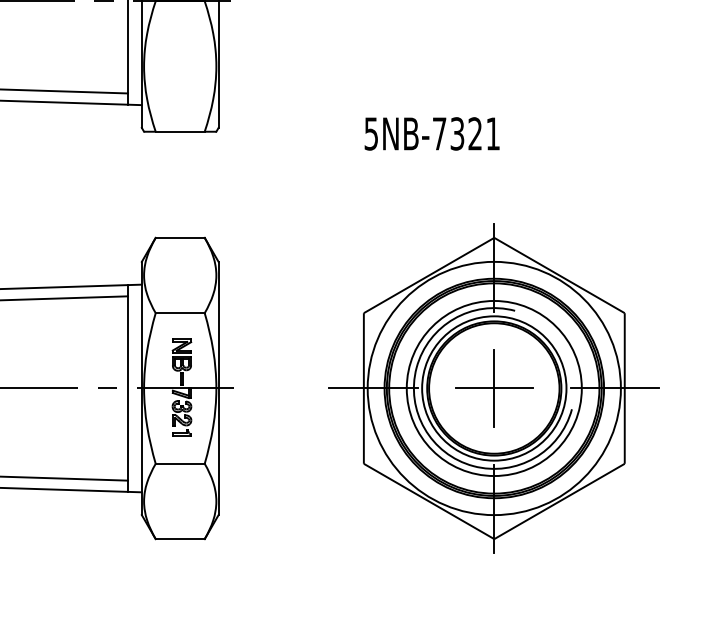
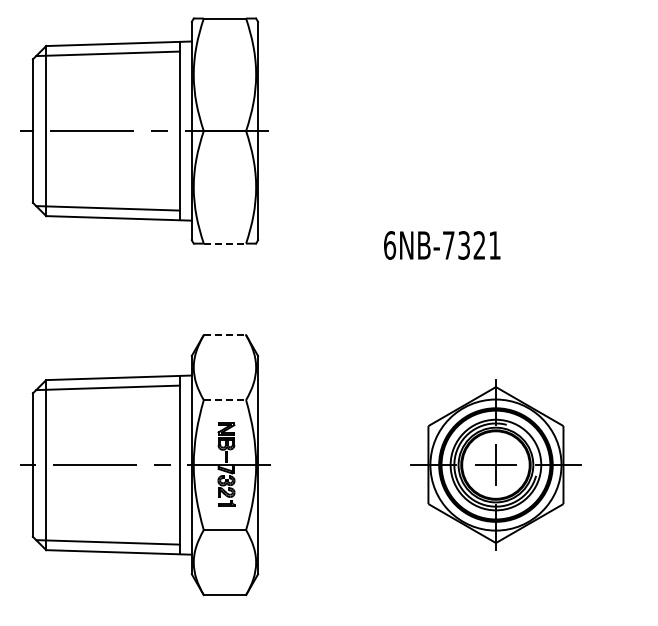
line: (180, 131) -> (225, 243), solid -> dashed
text: (372, 133) -> (390, 245), 5NB-7321 -> 6NB-7321
line: (180, 238) -> (225, 335), solid -> dashed
line: (180, 313) -> (225, 400), solid -> dashed
part: (493, 387) -> (495, 464), size x0.6

